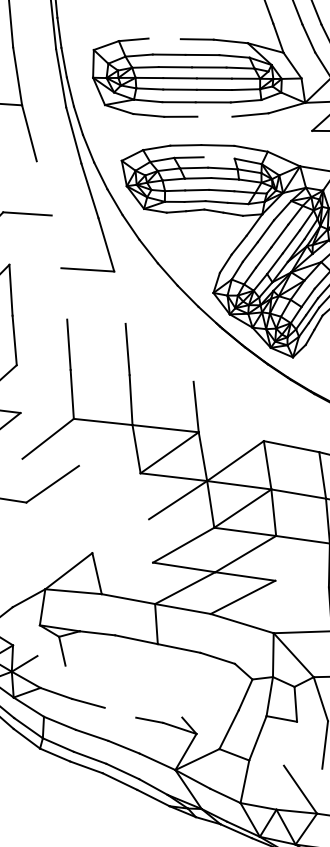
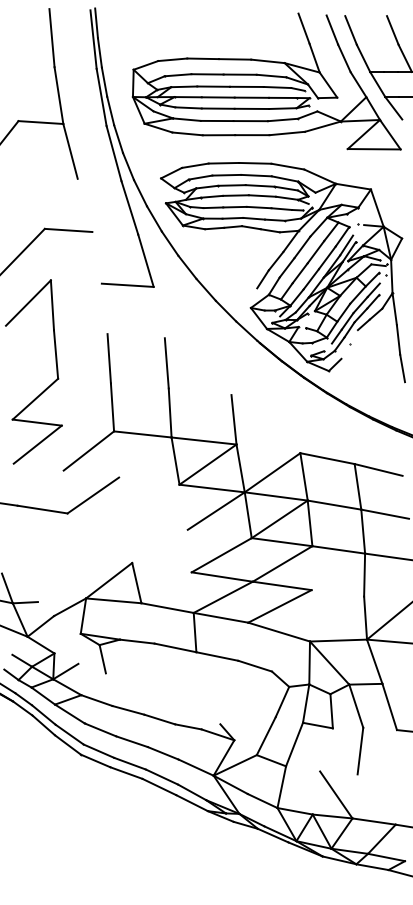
line: (164, 38) -> (202, 58), added
line: (215, 117) -> (252, 135), added
line: (219, 157) -> (256, 175), added
line: (120, 712) -> (159, 719), added

